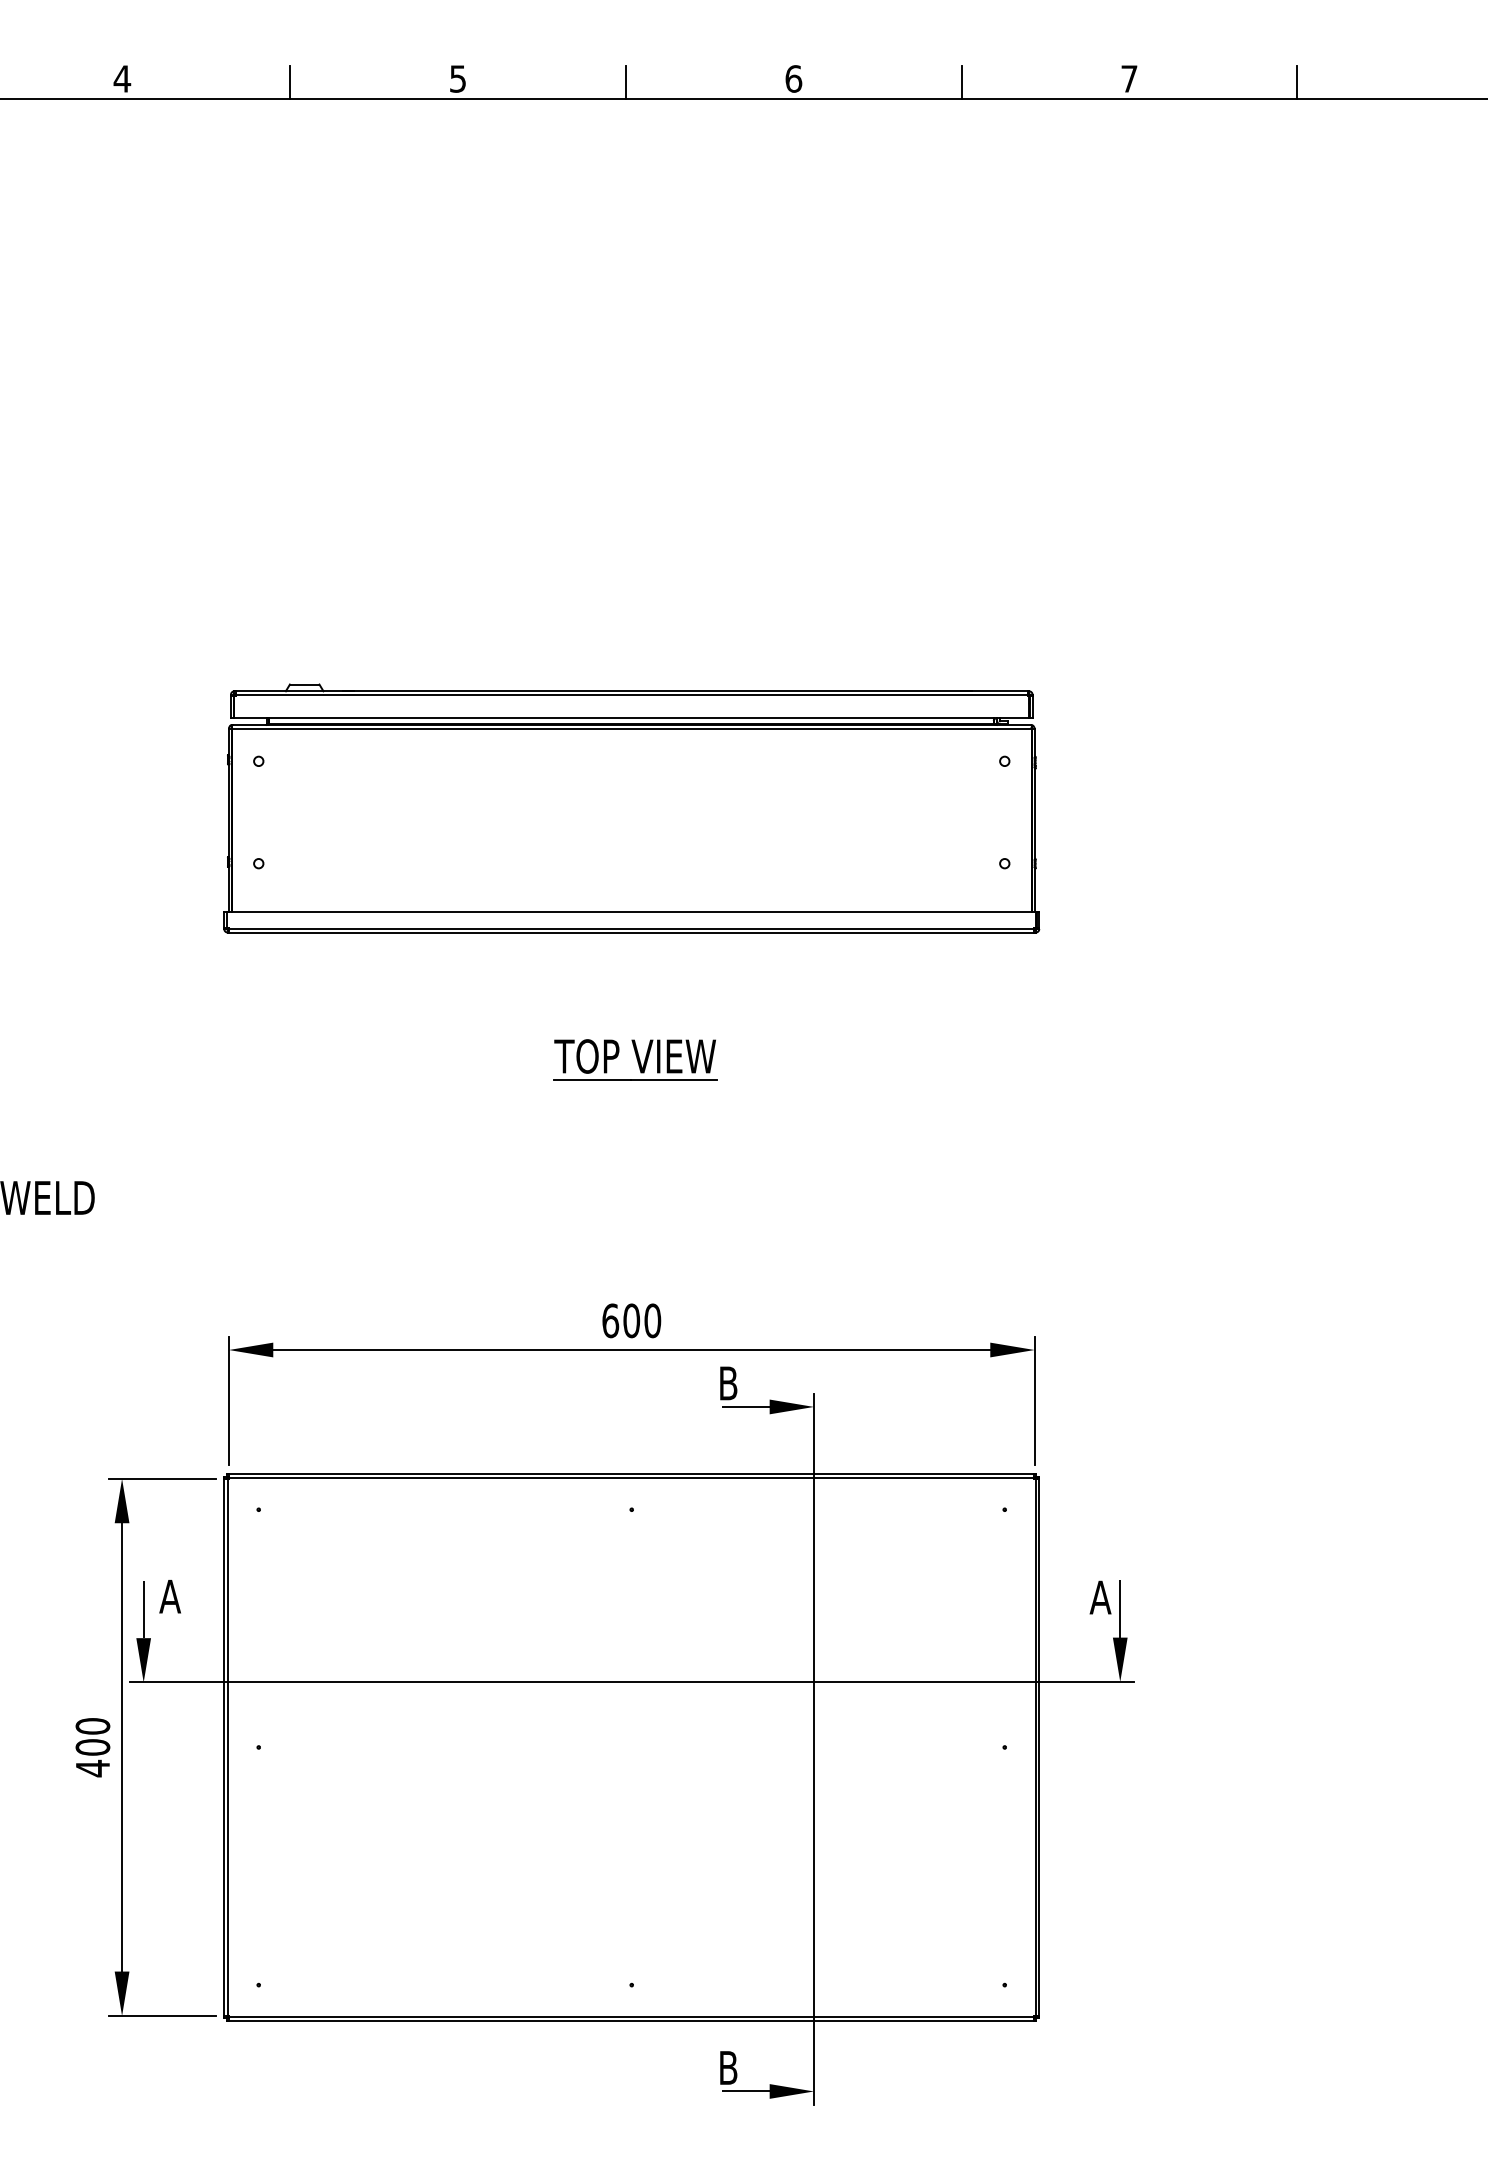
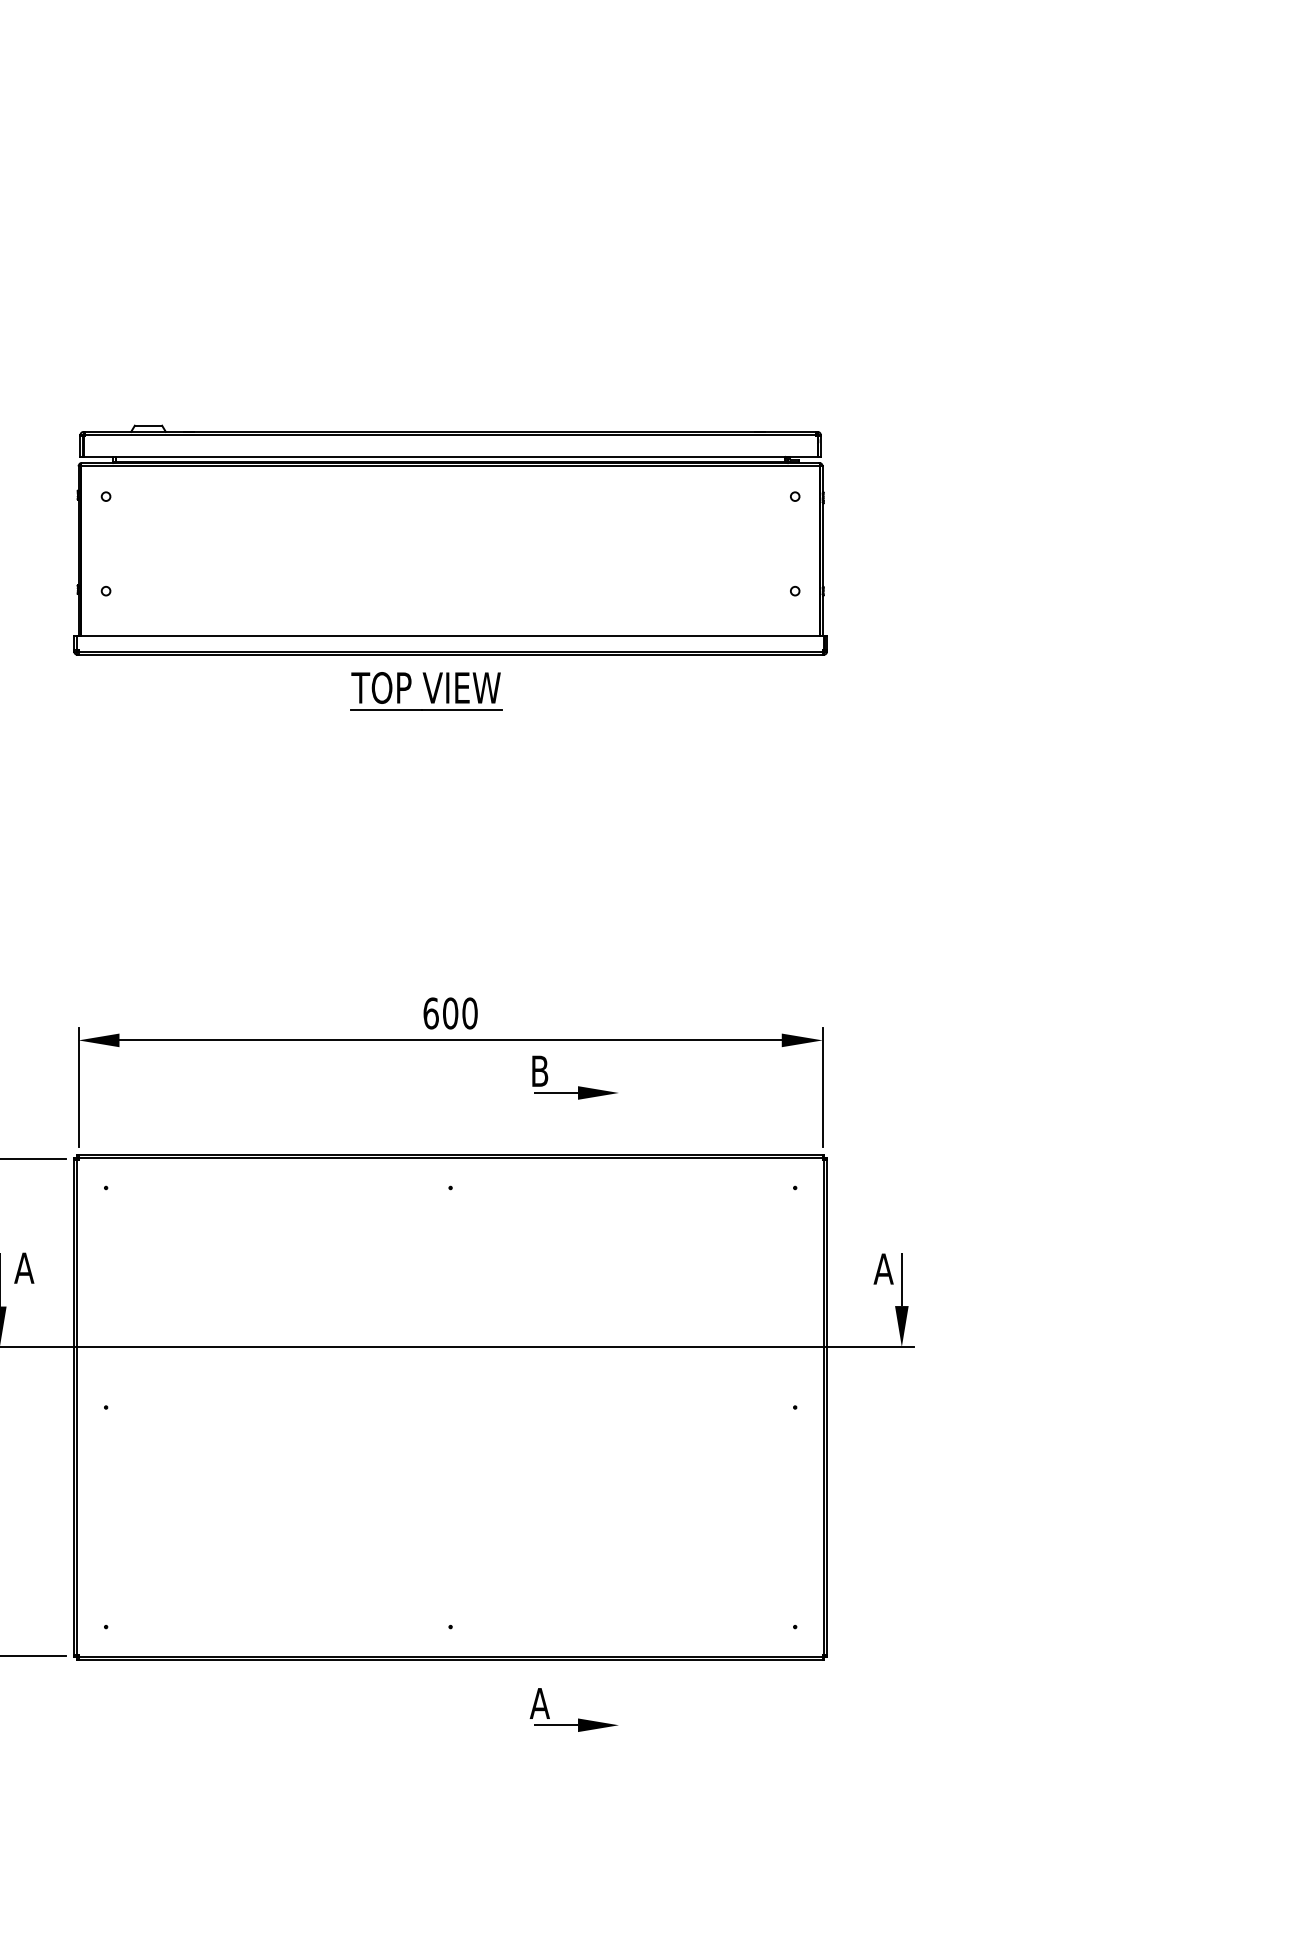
part: (635, 1059) -> (426, 690), moved
line: (813, 1748) -> (618, 1408), removed
text: (728, 2067) -> (539, 1703), B -> A

